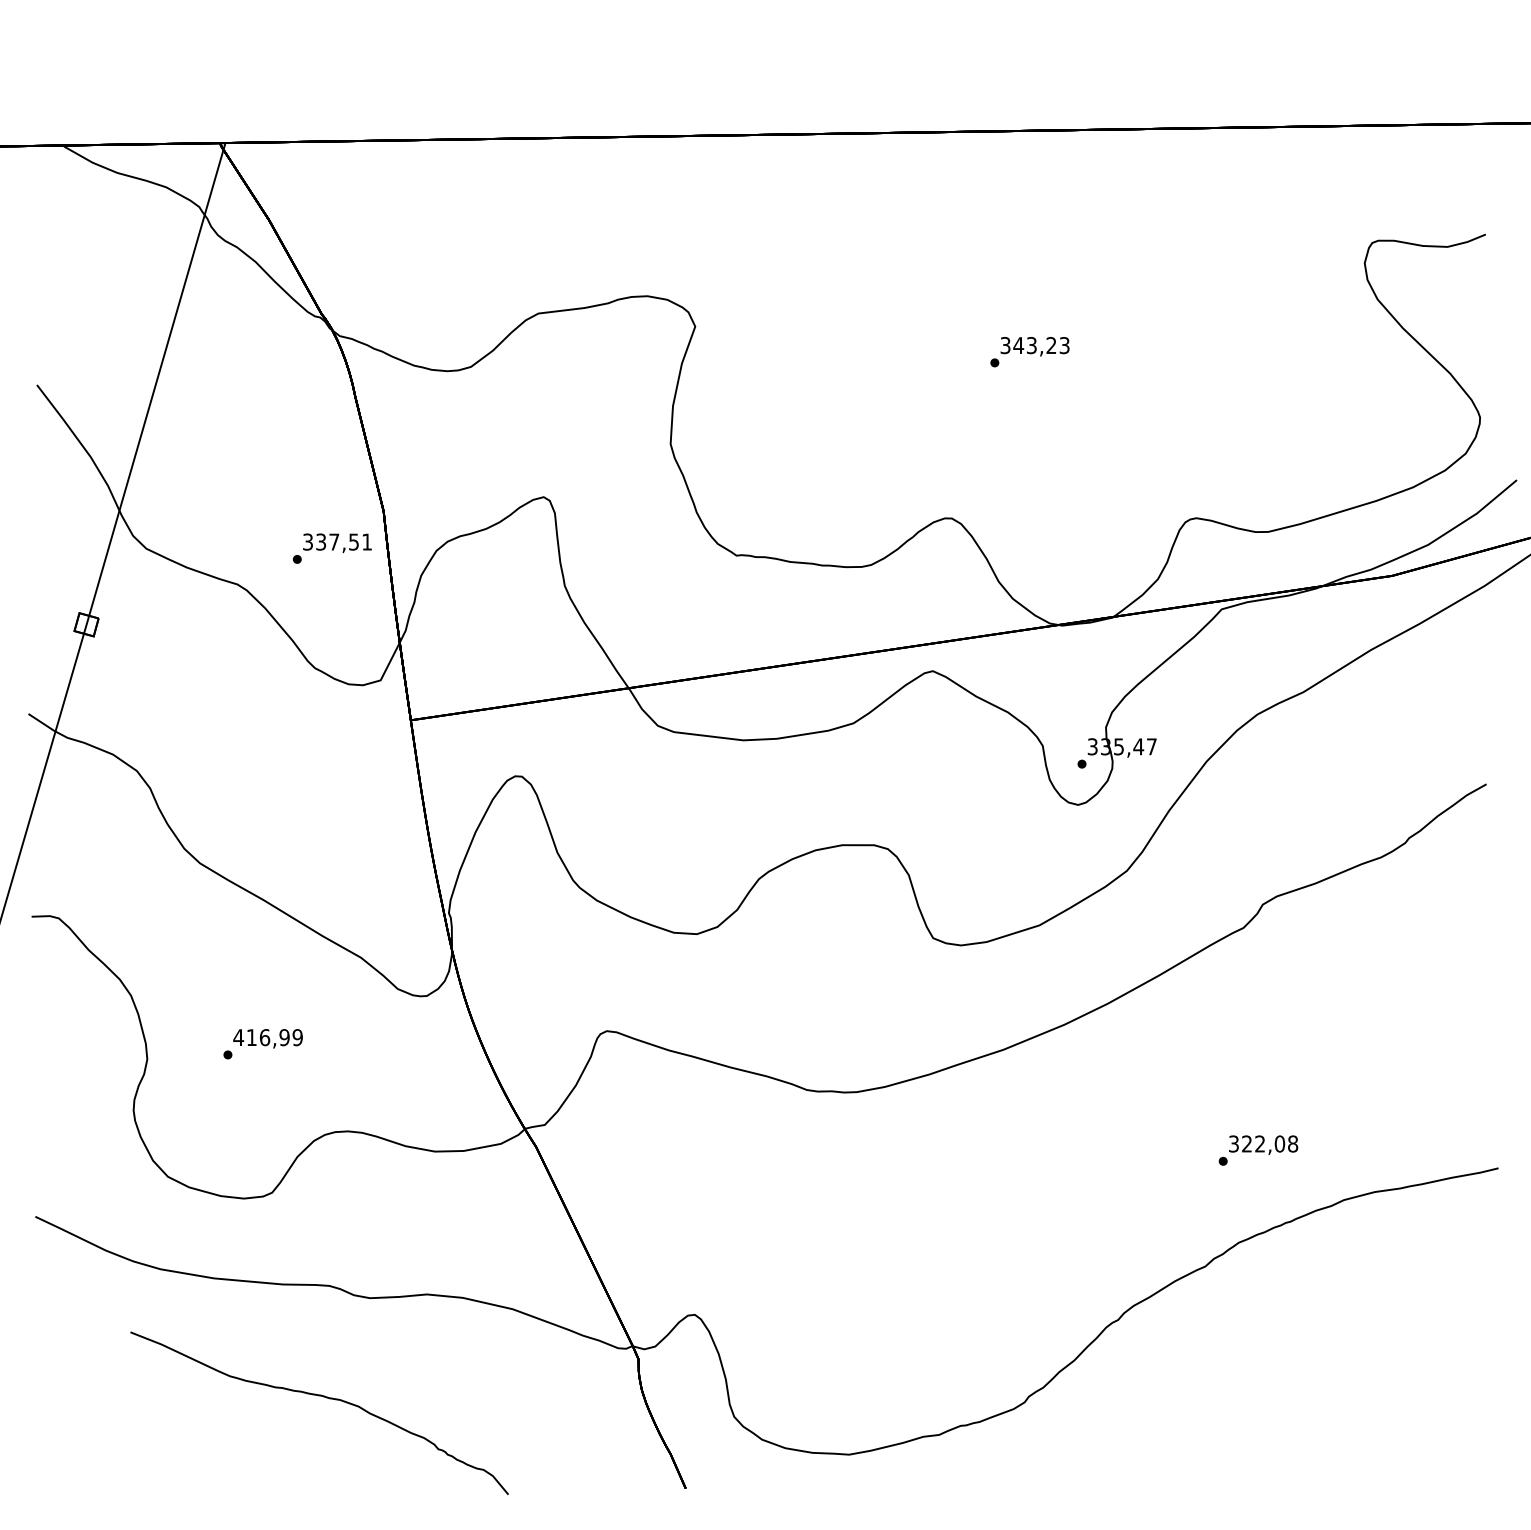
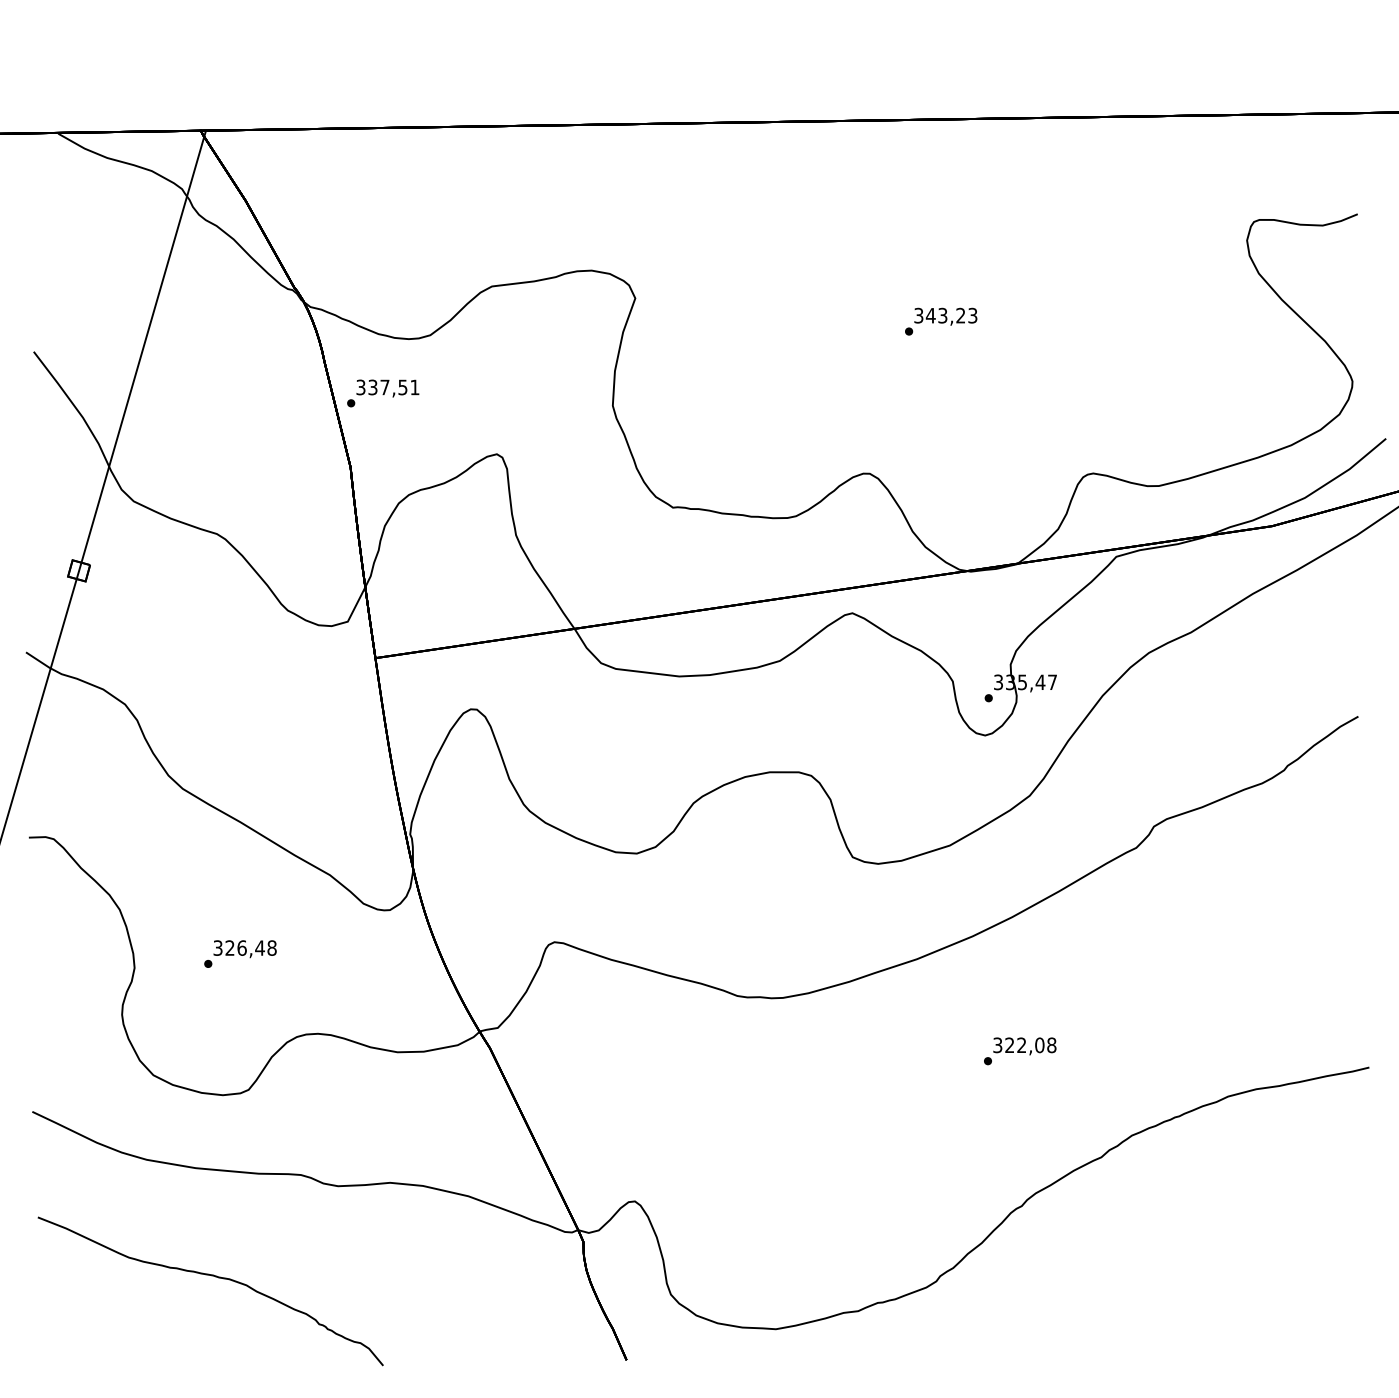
text: (331, 548) -> (382, 393), moved
text: (267, 1037) -> (244, 948), 416,99 -> 326,48
text: (1258, 1150) -> (1020, 1051), moved
part: (323, 1397) -> (214, 1276), moved

